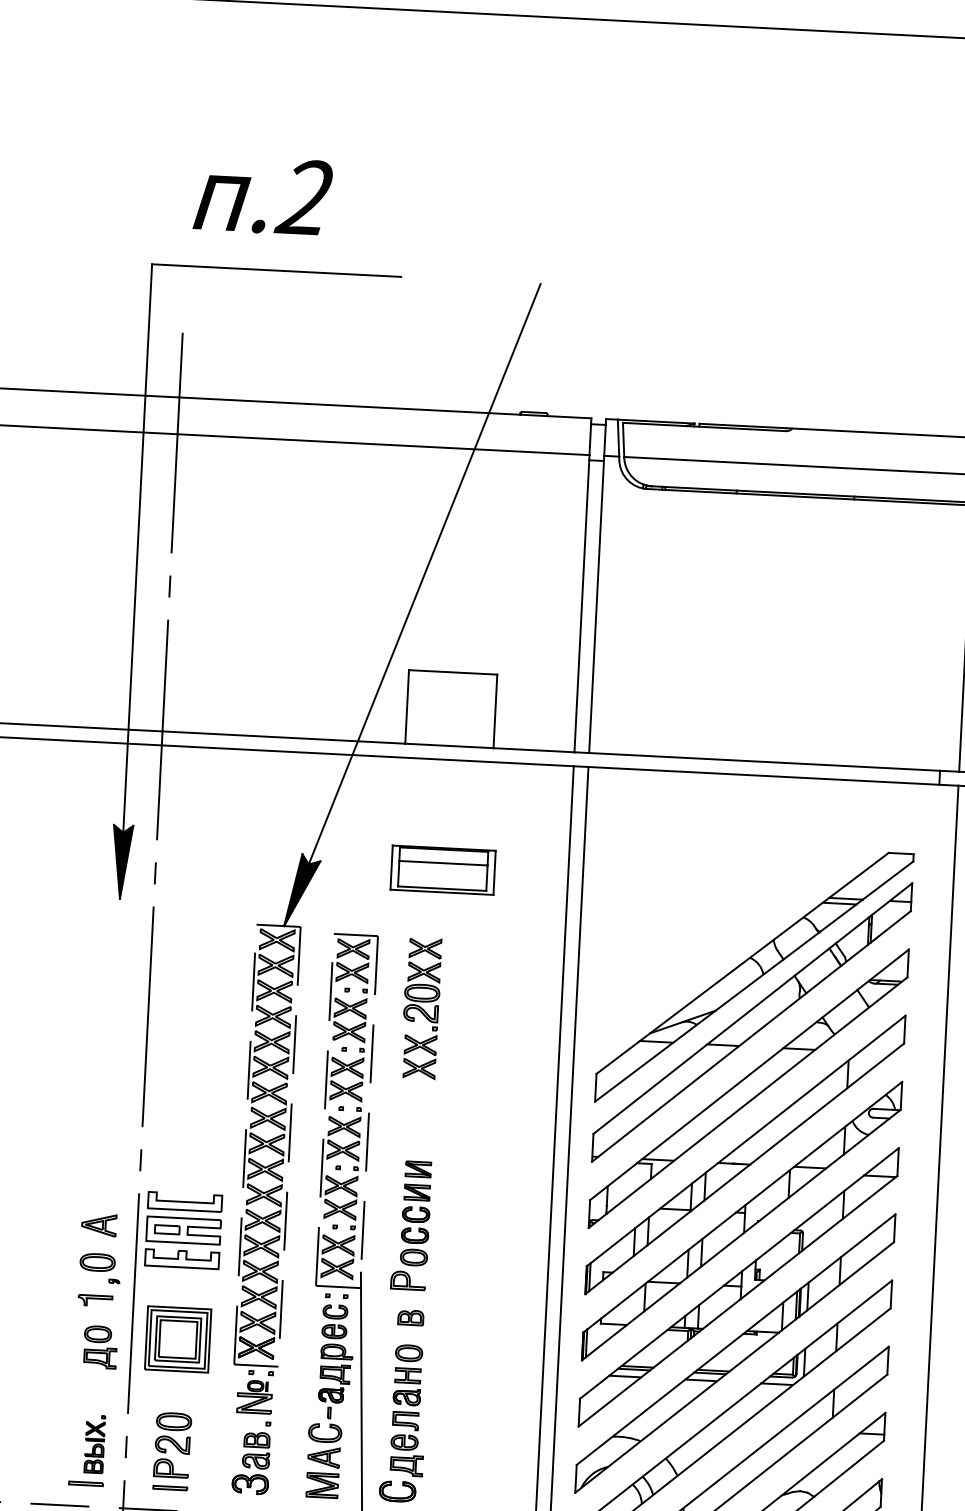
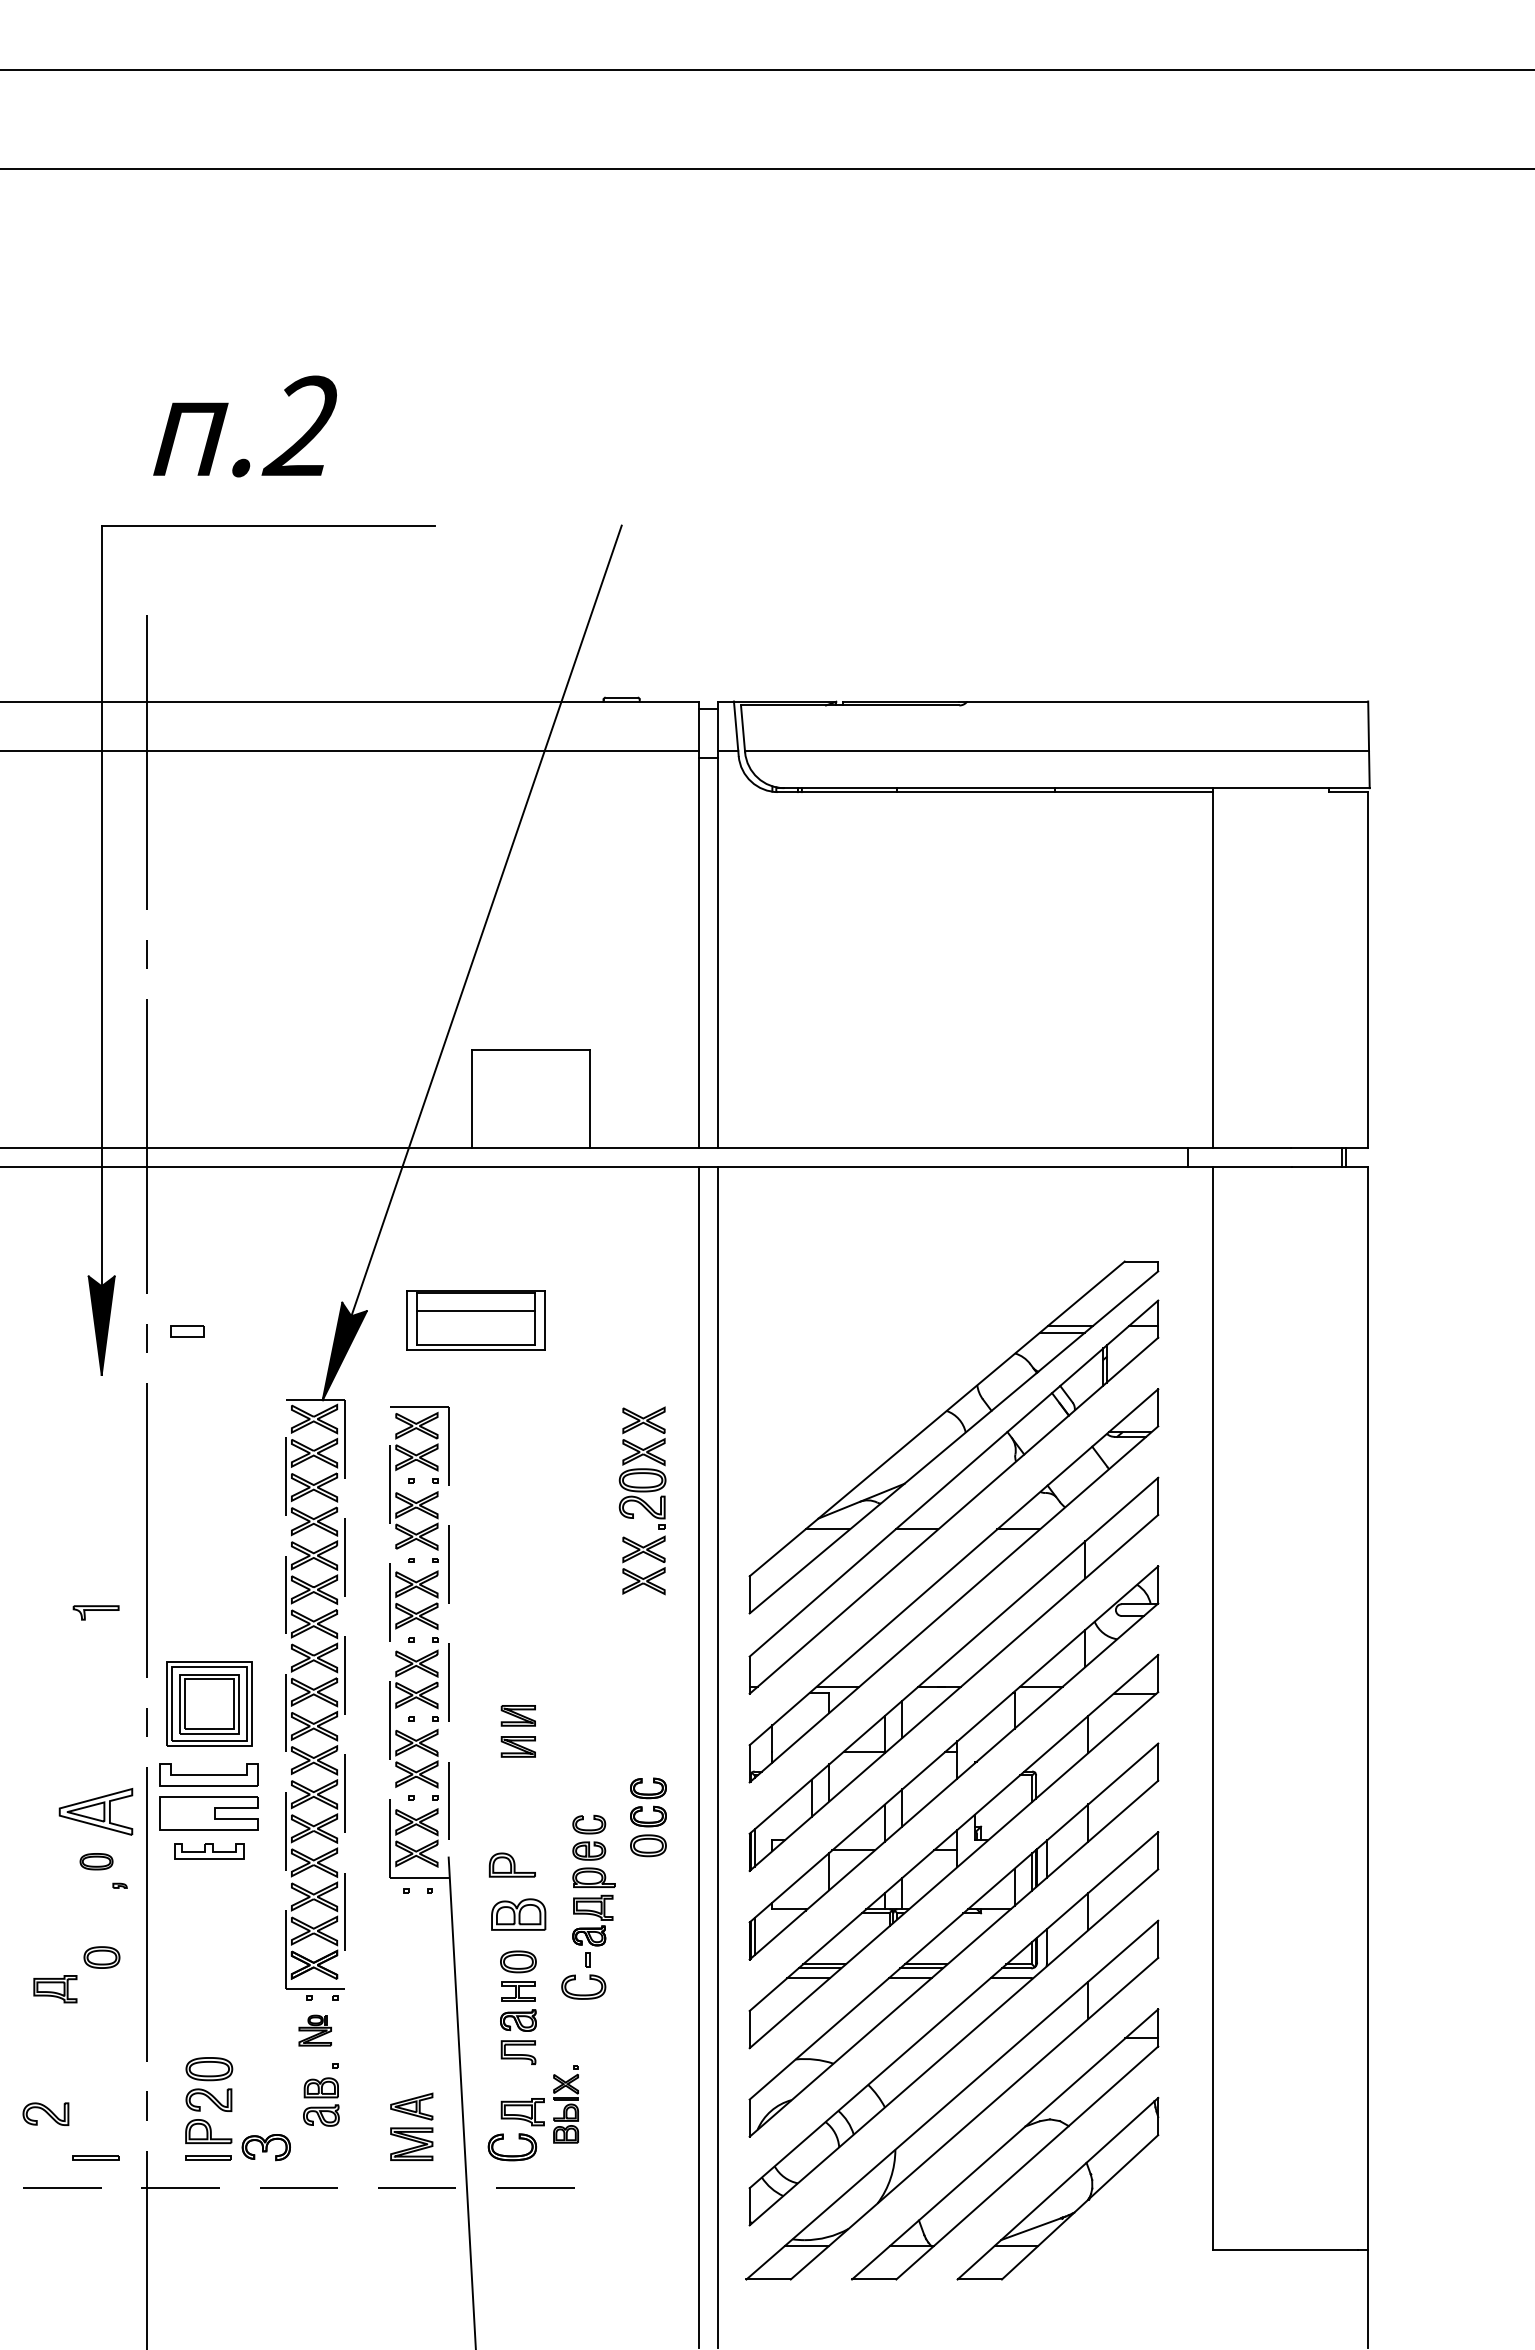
part: (442, 870) -> (475, 1320), moved
part: (421, 1008) -> (642, 1500), moved
part: (98, 1224) -> (95, 1811), size x1.6
part: (167, 1229) -> (187, 1331), moved
part: (415, 1236) -> (648, 1817), moved
part: (181, 1259) -> (208, 1851), size x0.7
part: (97, 1262) -> (96, 1861), size x0.7
part: (94, 1300) -> (95, 1612), moved
part: (410, 1317) -> (517, 1913), size x1.6
part: (178, 1339) -> (209, 1703), moved
part: (100, 1358) -> (55, 1989), moved
part: (331, 1373) -> (588, 1906), moved
part: (254, 1396) -> (314, 2030), size x0.7
part: (404, 1441) -> (518, 2080), removed
part: (94, 1444) -> (565, 2104), moved
part: (49, 1448) -> (45, 2113), added
part: (249, 1484) -> (265, 2147), moved

